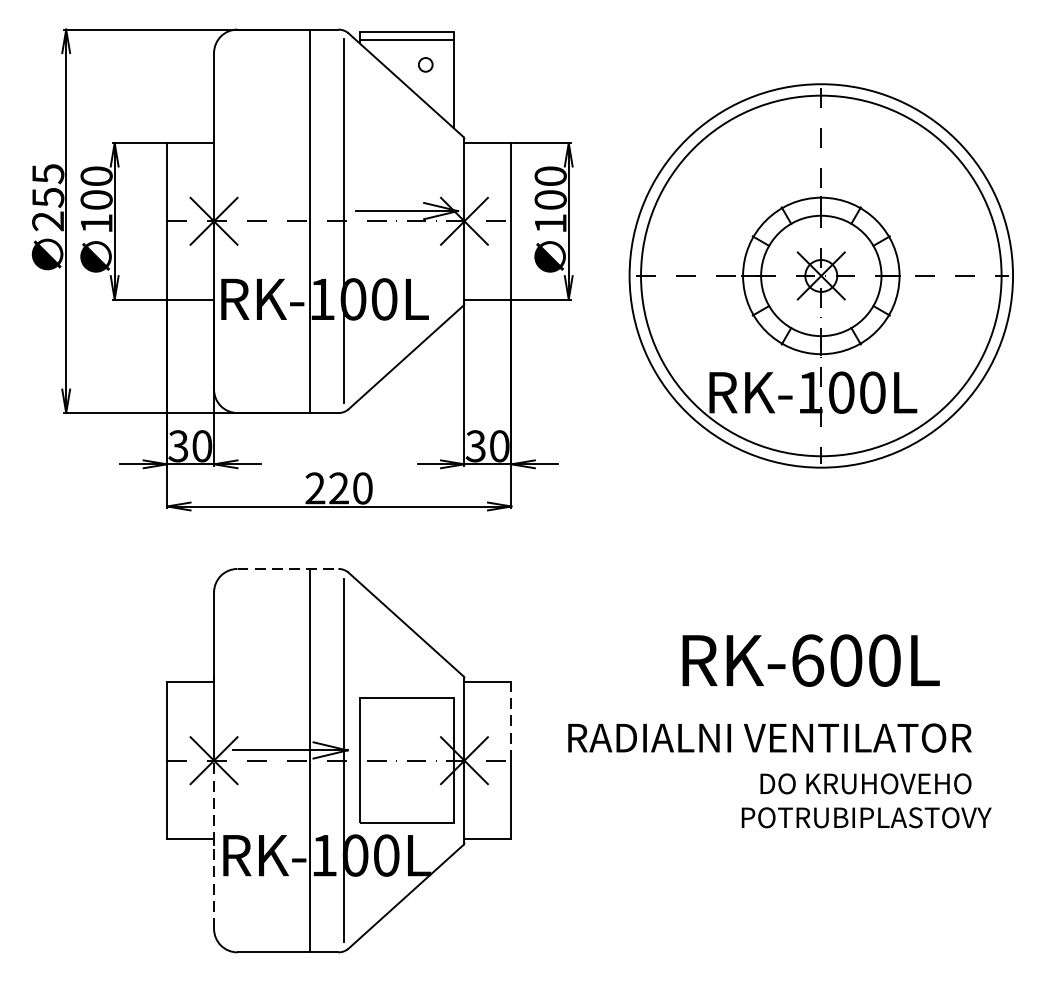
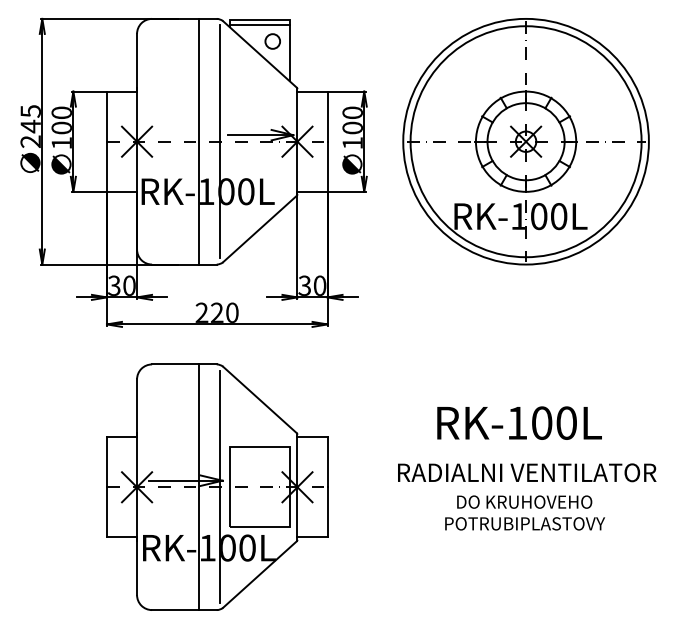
circle: (425, 64) -> (272, 41), size x1.67
text: (47, 197) -> (30, 126), 255 -> 245
part: (820, 275) -> (525, 141), moved
line: (288, 569) -> (184, 364), dashed -> solid
text: (807, 659) -> (517, 422), RK-600L -> RK-100L
line: (511, 720) -> (327, 461), dashed -> solid
text: (770, 737) -> (527, 472), moved
text: (865, 800) -> (524, 512), moved
line: (214, 845) -> (137, 541), dashed -> solid

